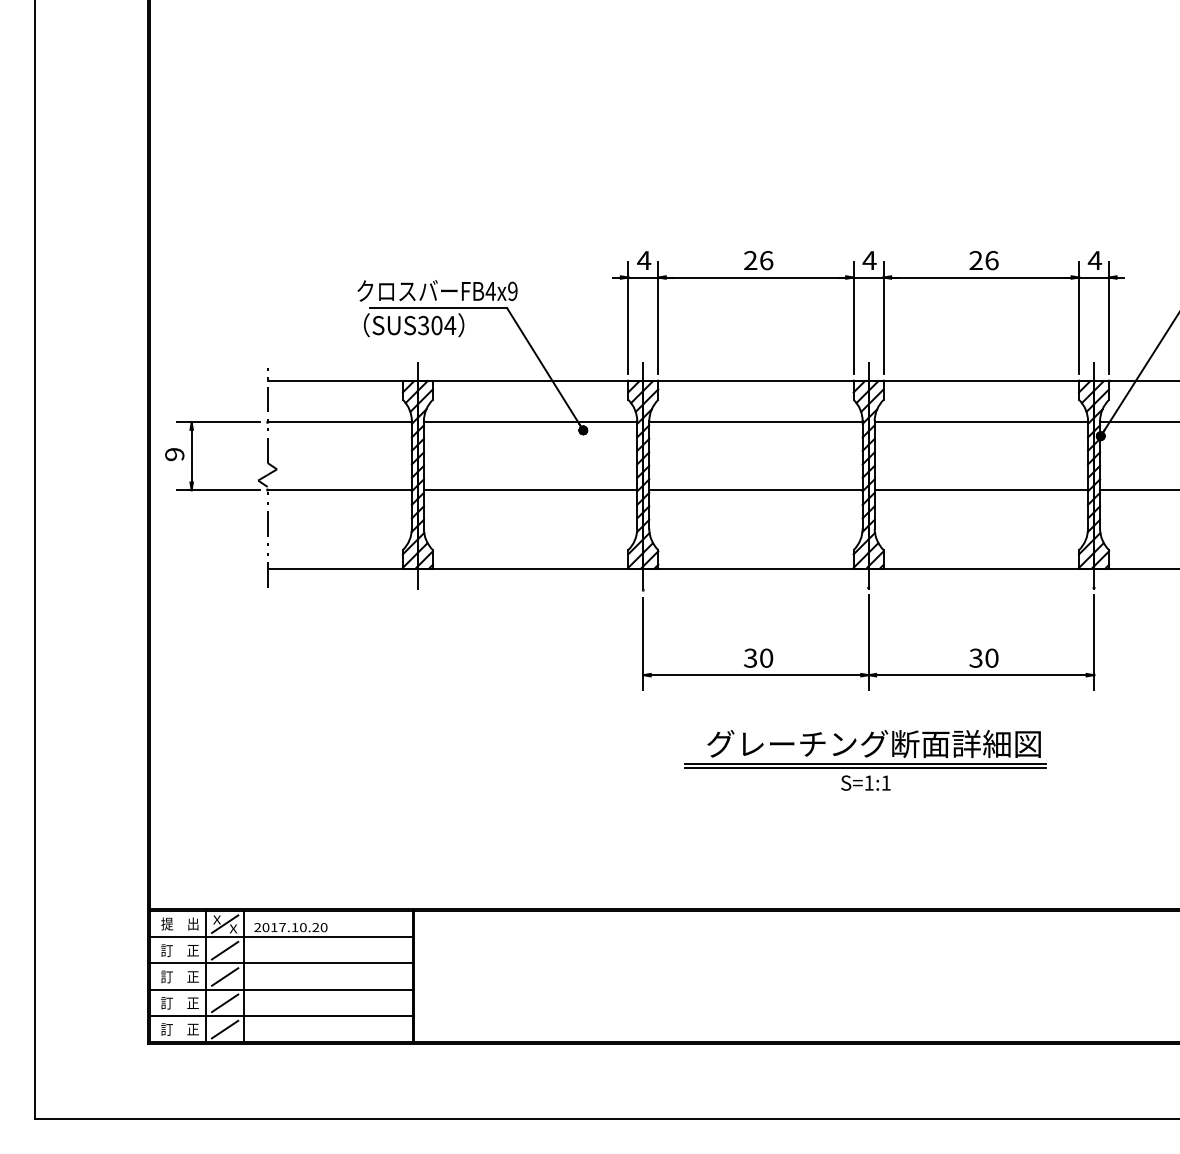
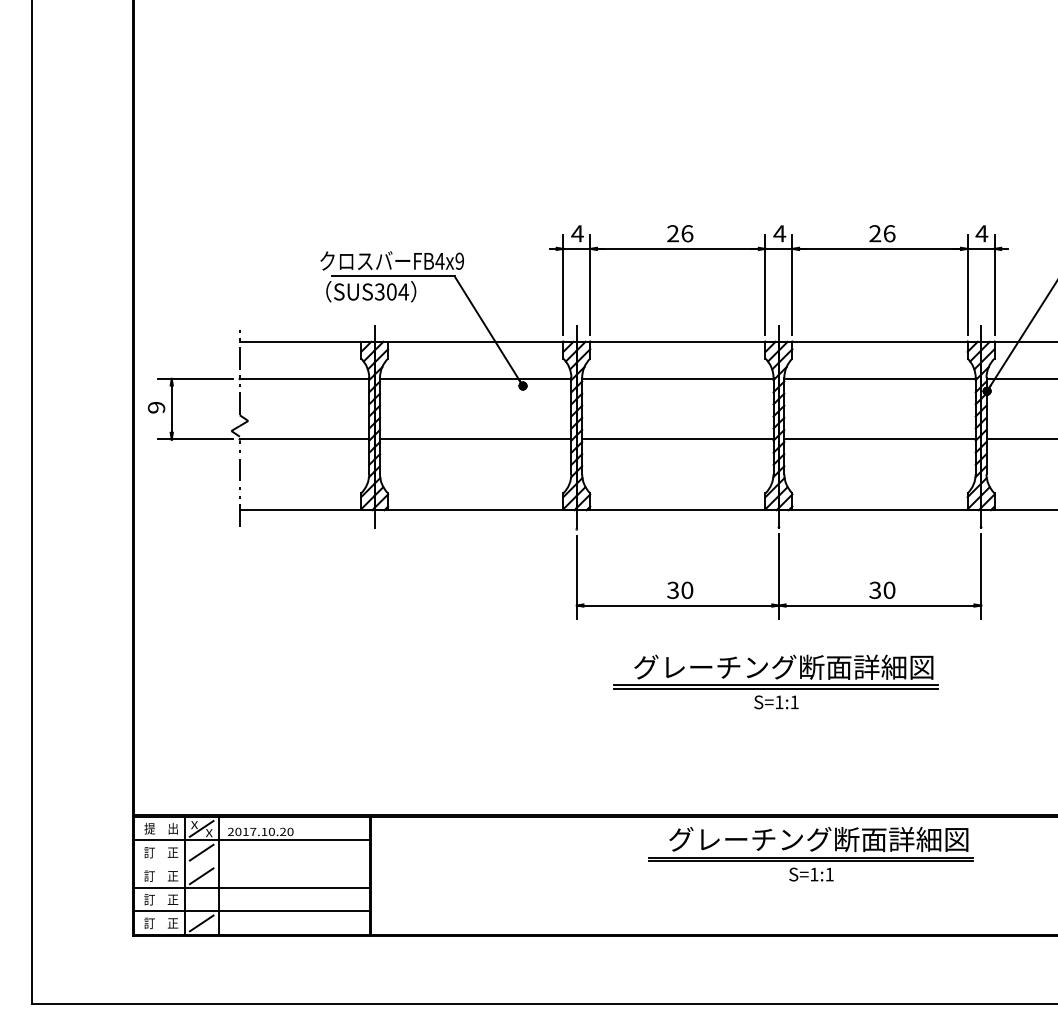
part: (904, 952) -> (811, 854), added
line: (280, 963) -> (251, 864), removed
line: (224, 1003) -> (201, 900), removed

